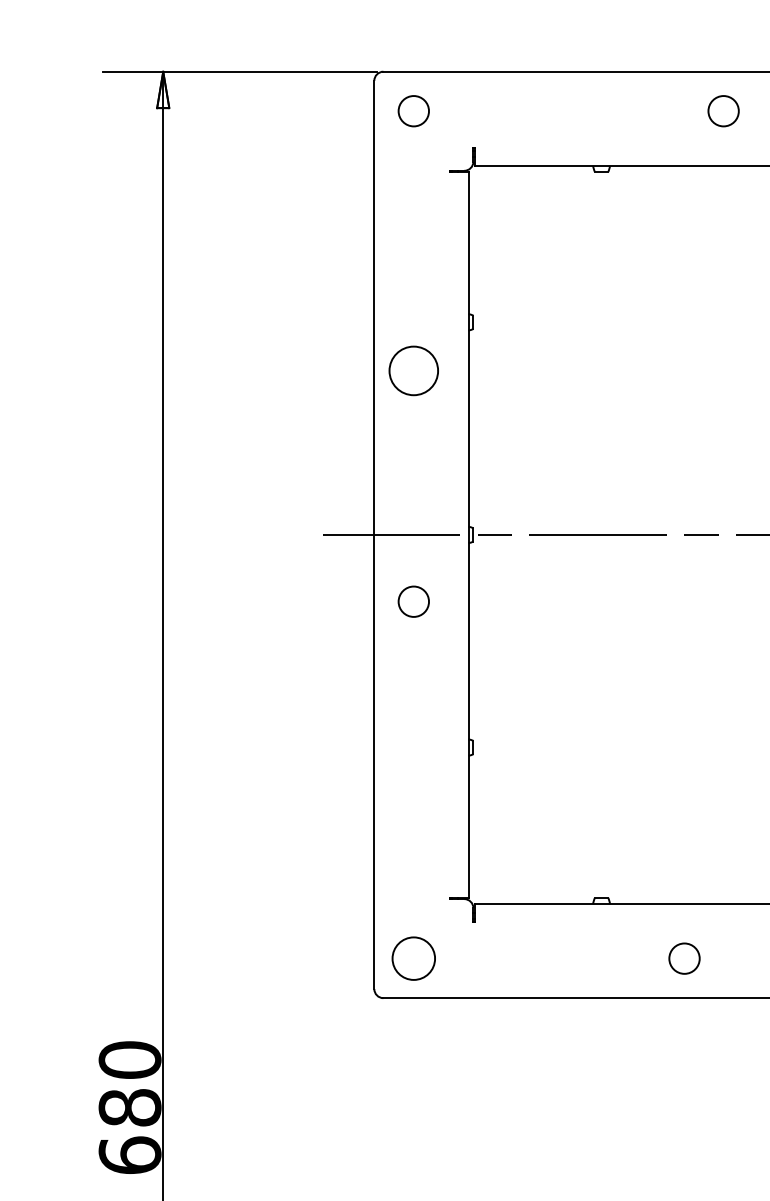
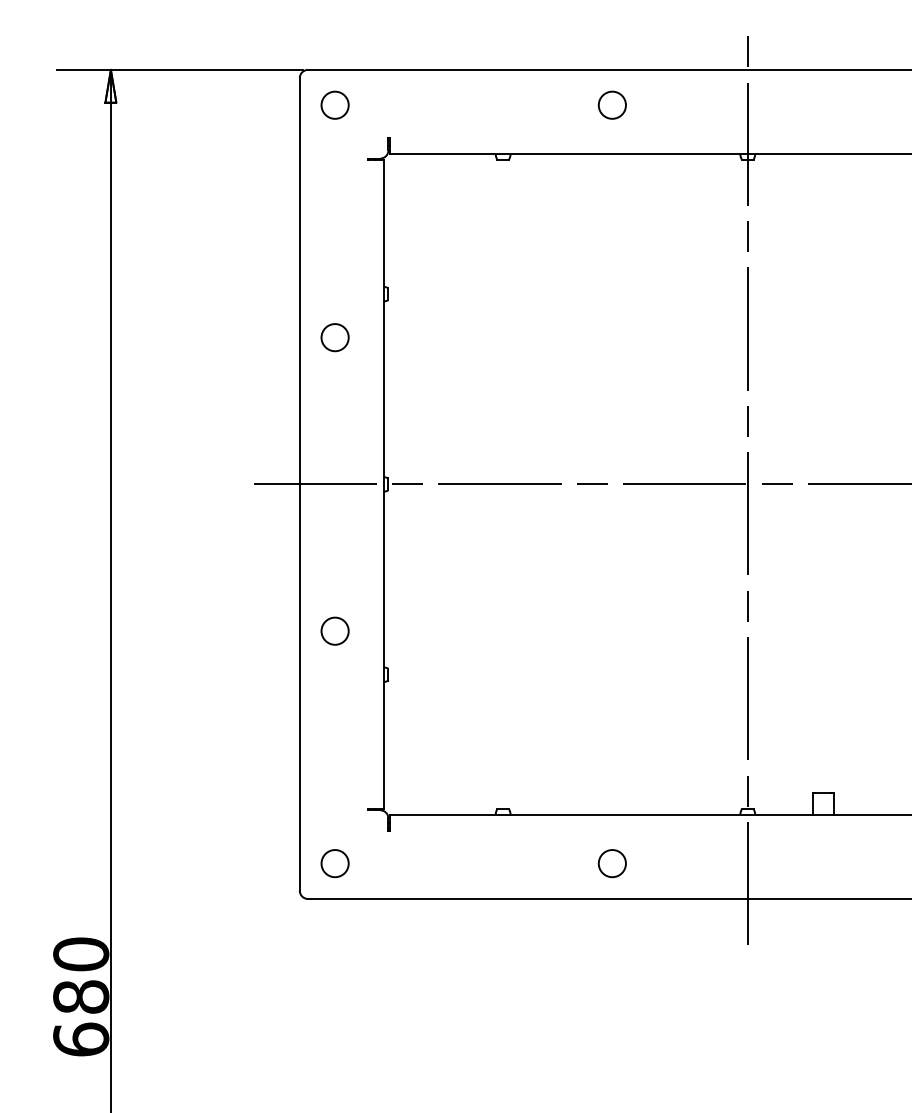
circle: (413, 370) -> (334, 337), size x0.62
circle: (413, 600) -> (334, 630), moved
circle: (413, 958) -> (334, 863), size x0.71
circle: (683, 958) -> (611, 863), moved

